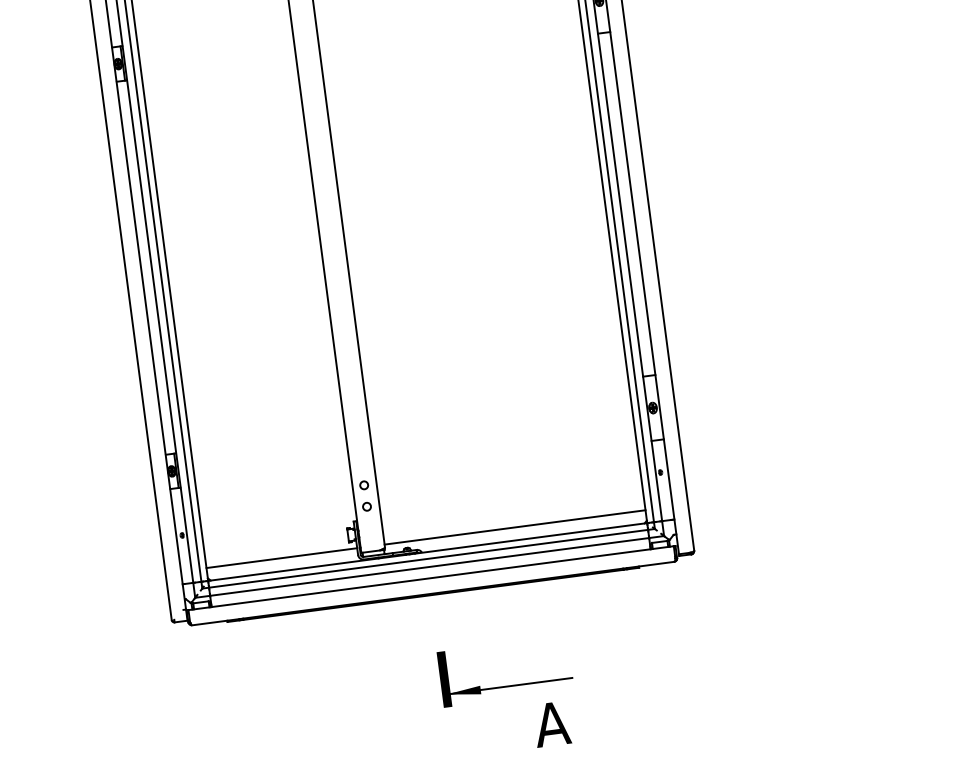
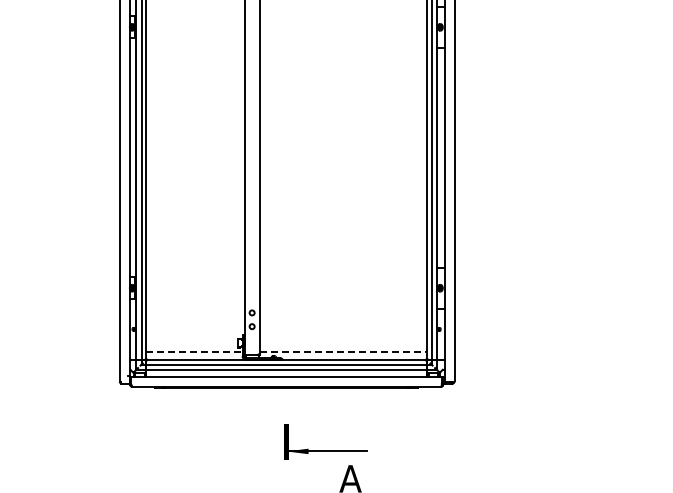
line: (514, 526) -> (343, 351), solid -> dashed
line: (282, 557) -> (194, 351), solid -> dashed

